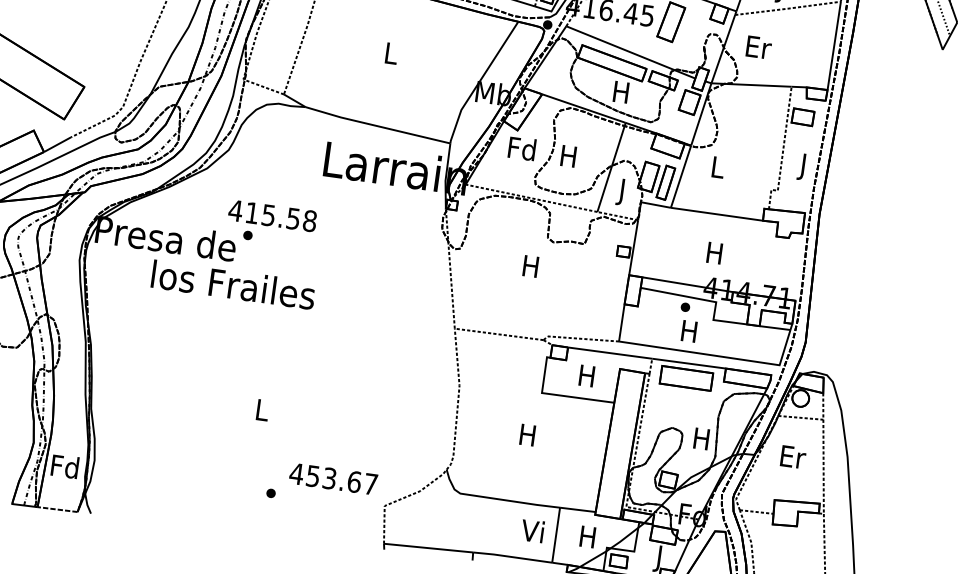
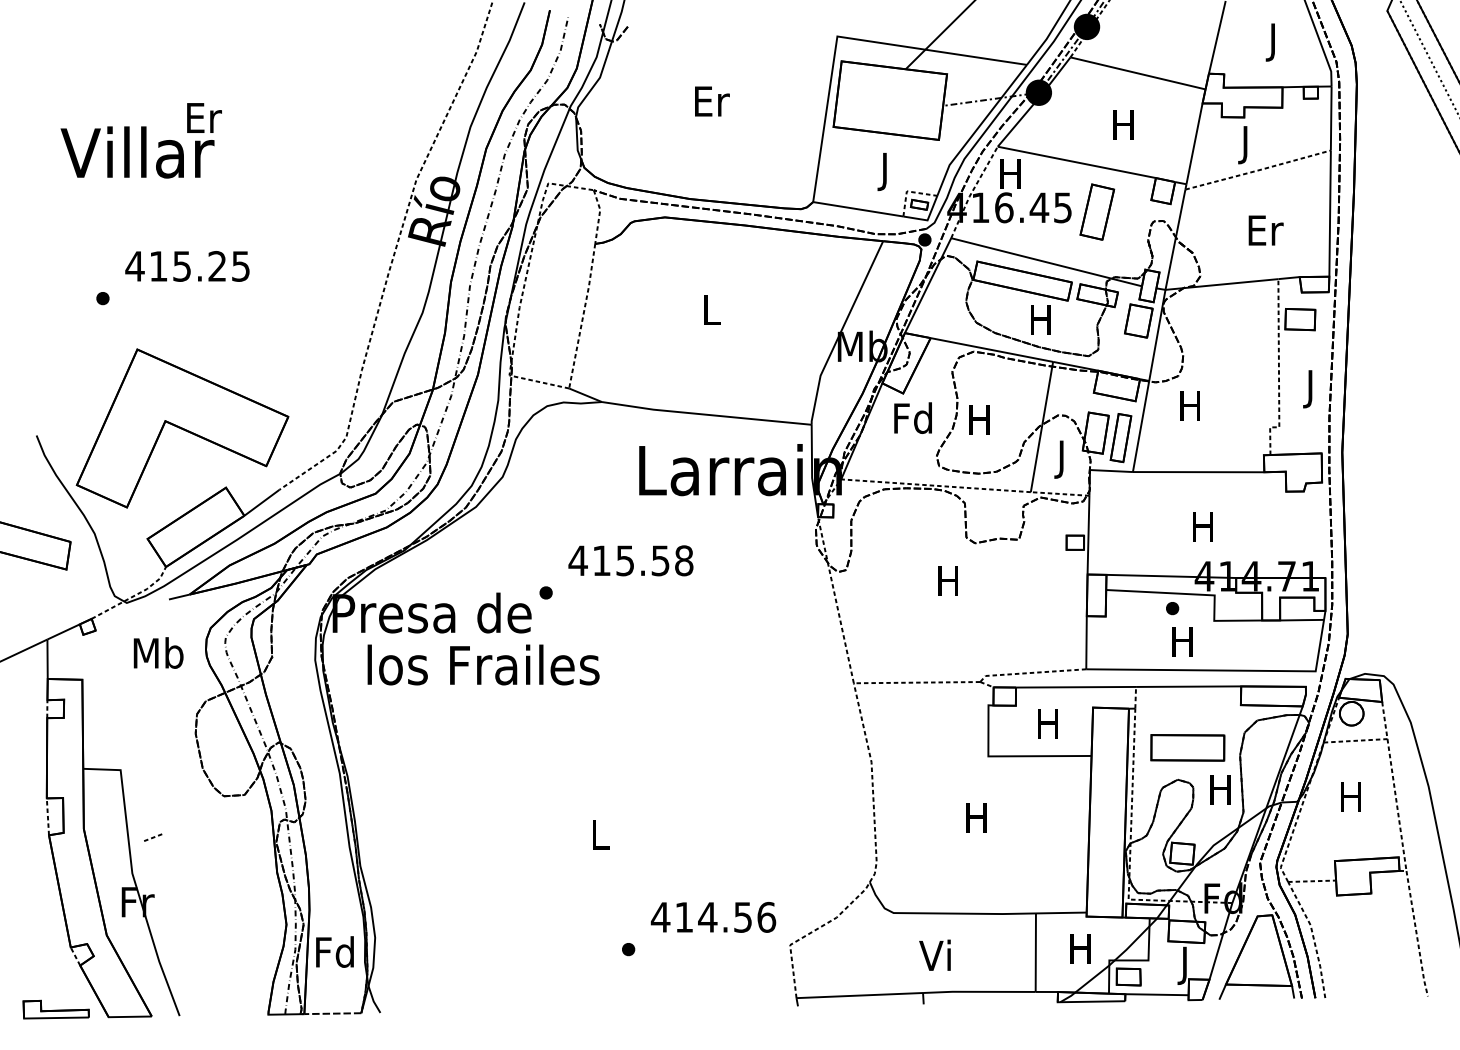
text: (758, 47) -> (1265, 230), moved
text: (717, 166) -> (1189, 405), L -> H
text: (272, 215) -> (630, 560), moved
text: (233, 284) -> (483, 664), moved
part: (686, 378) -> (1187, 747), moved
text: (793, 457) -> (1352, 797), Er -> H
text: (342, 479) -> (725, 916), 453.67 -> 414.56
text: (532, 530) -> (934, 954), moved

